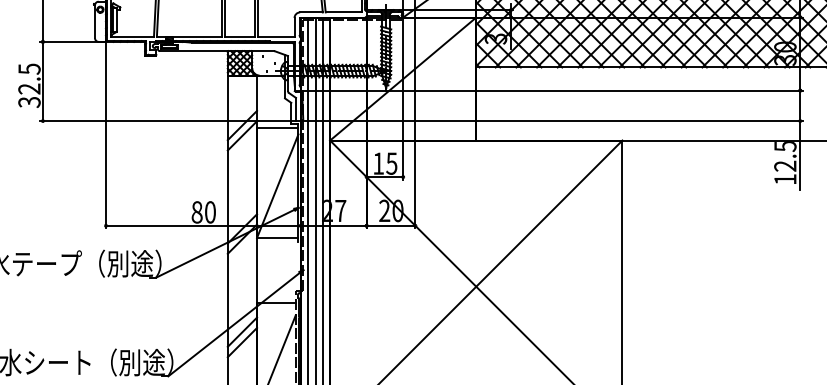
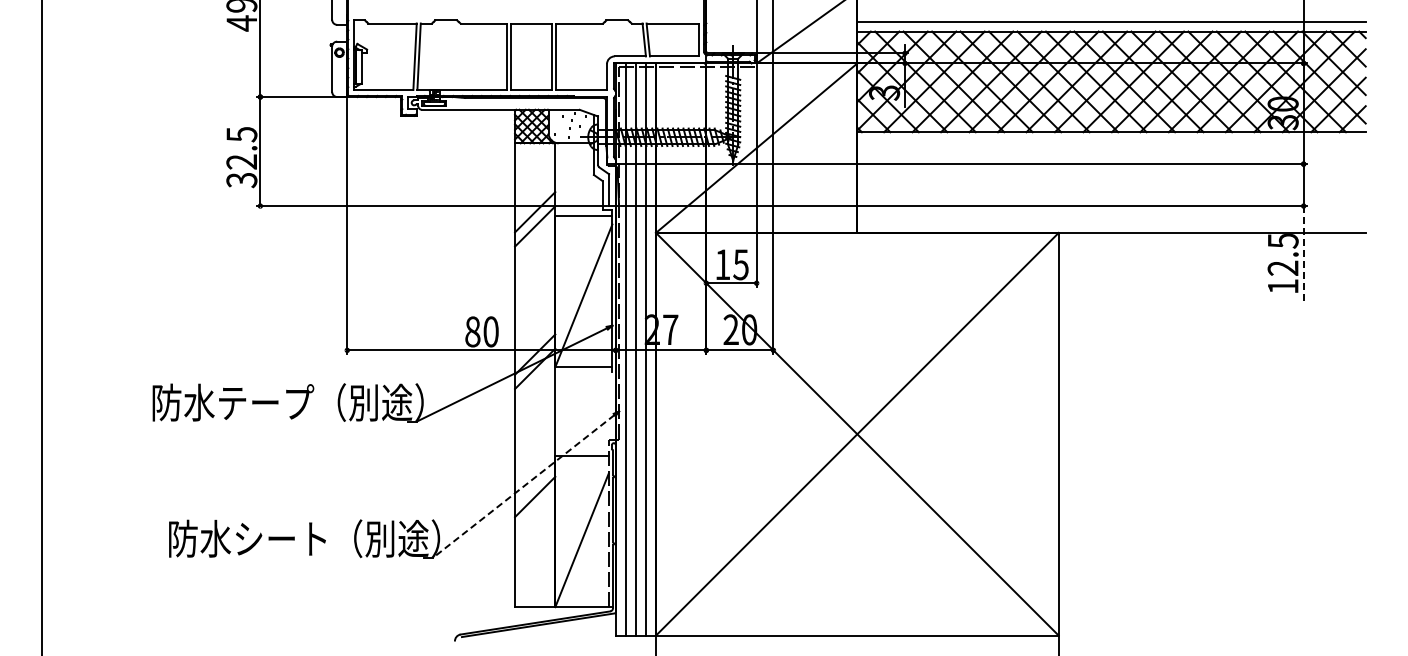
line: (800, 155) -> (1303, 253), solid -> dashed
line: (233, 324) -> (523, 486), solid -> dashed
line: (242, 342) -> (535, 511), removed

